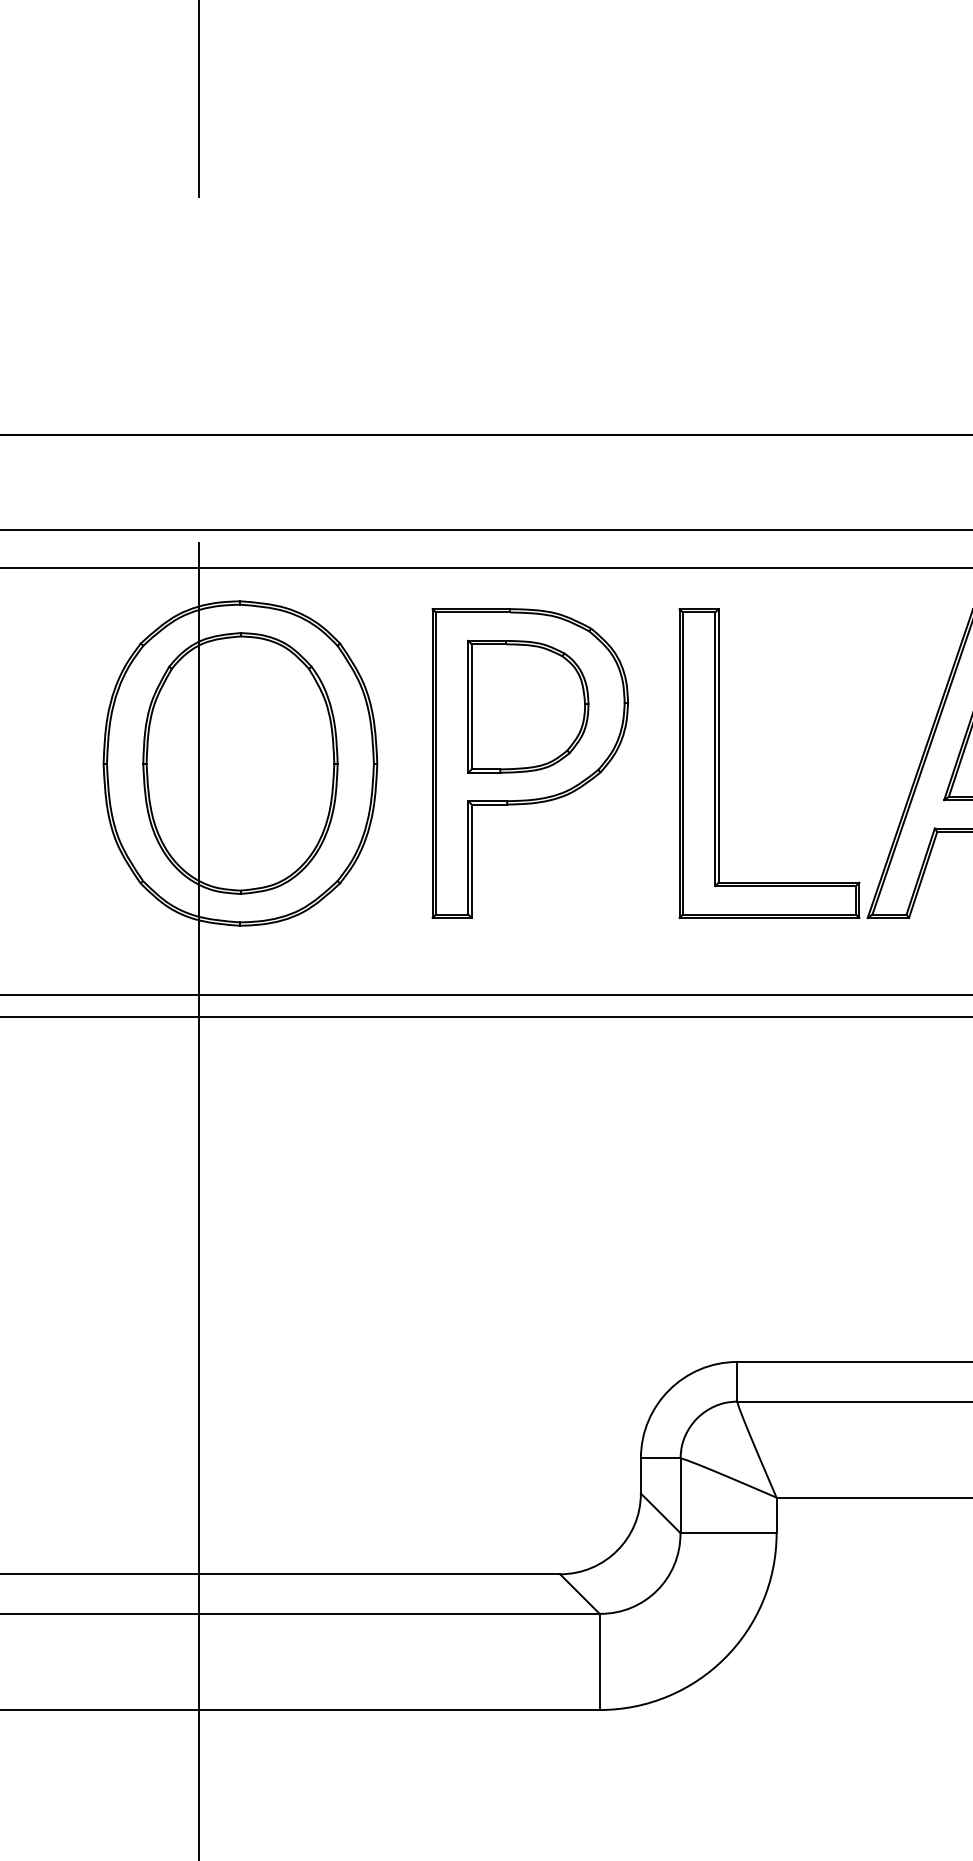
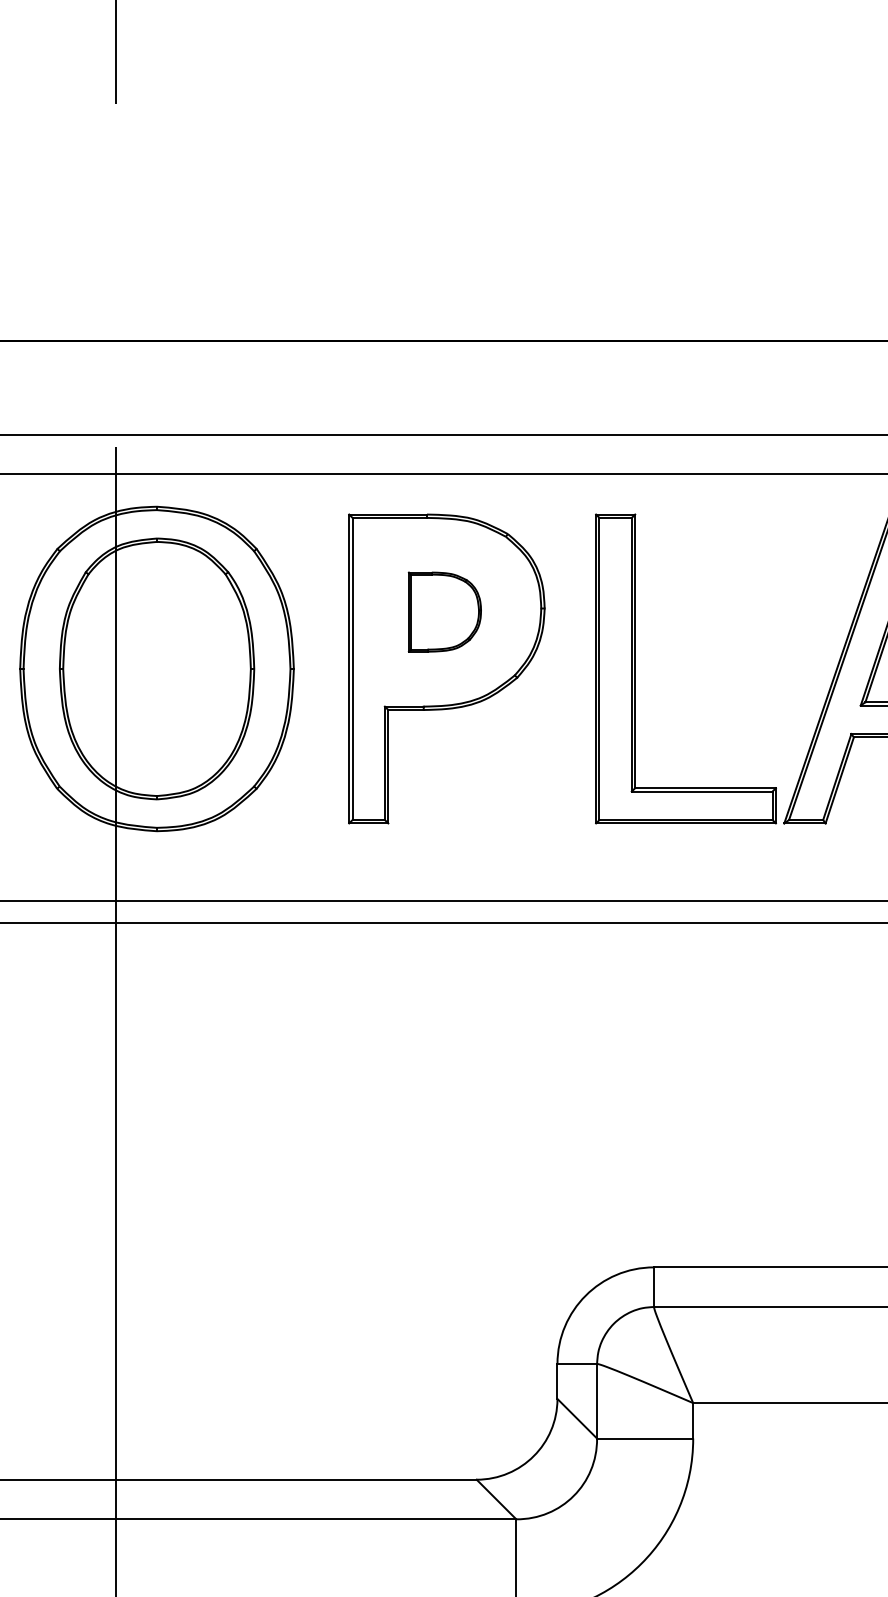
part: (528, 706) -> (445, 611), size x0.6

